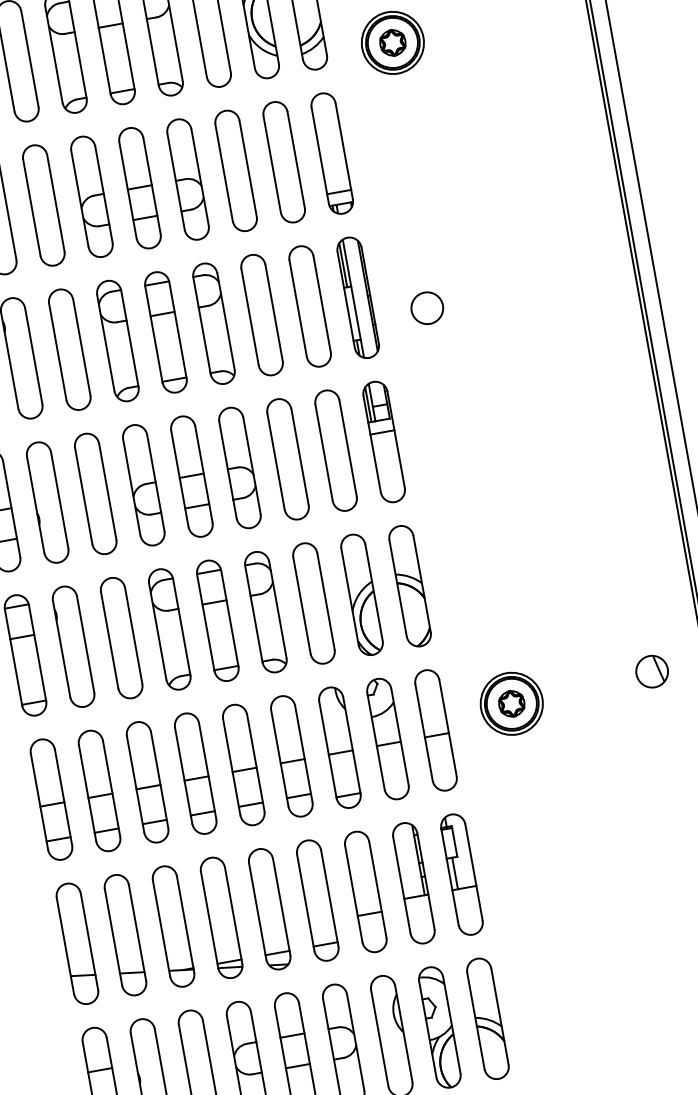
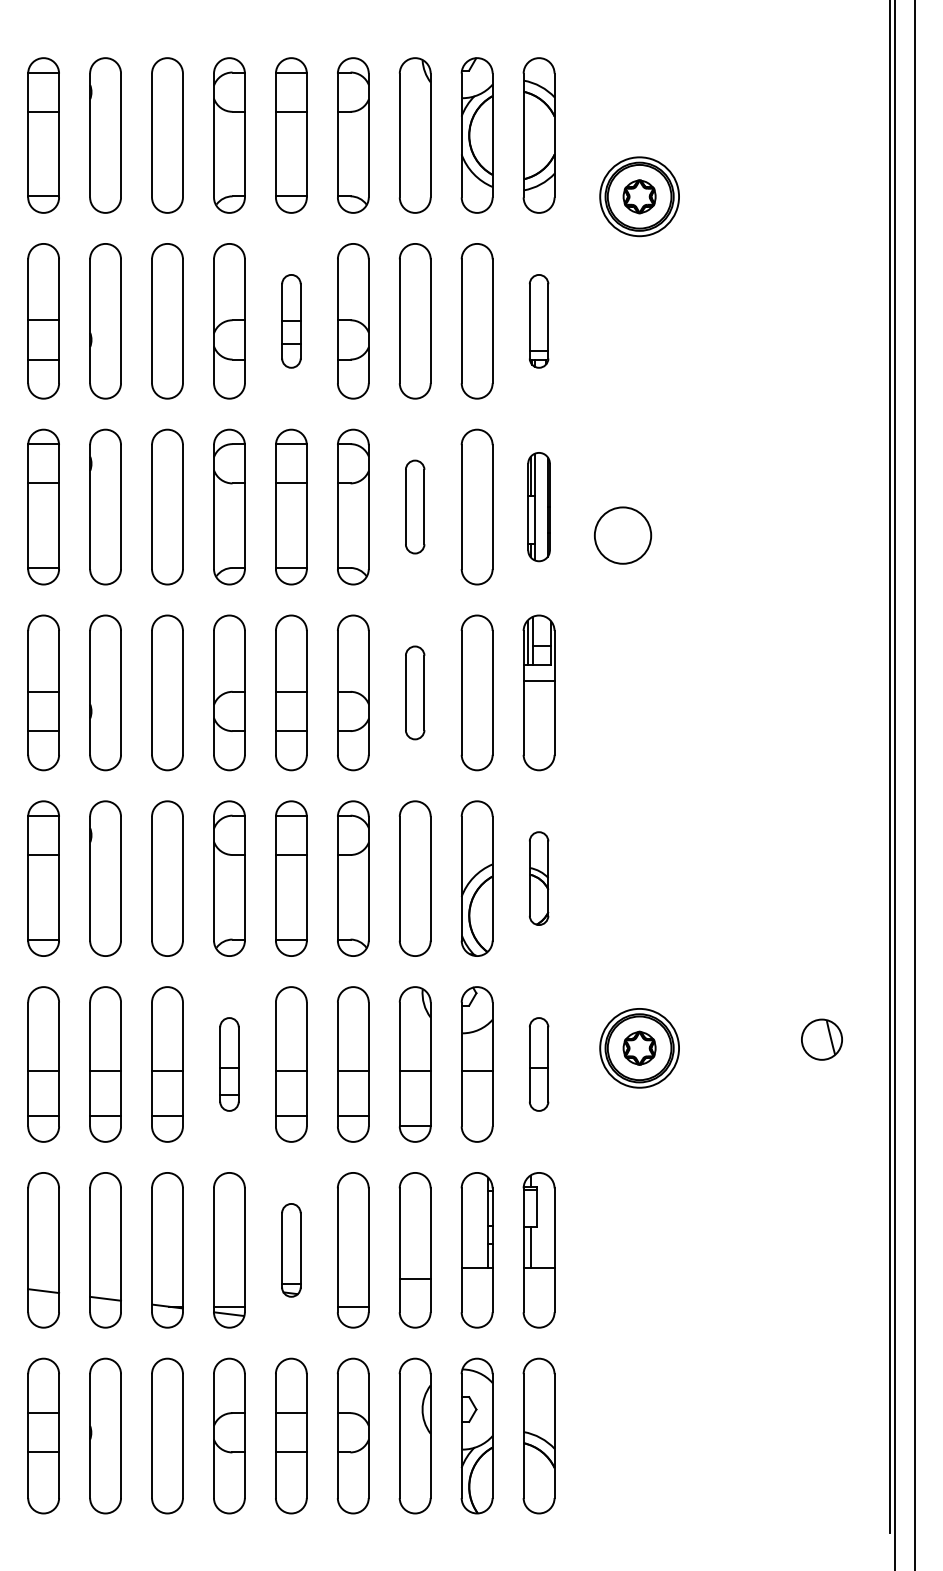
part: (331, 153) -> (538, 321), size x0.6
part: (140, 188) -> (291, 321), size x0.6
part: (357, 297) -> (538, 506), size x0.7
circle: (426, 308) -> (622, 535), size x1.4
part: (261, 314) -> (414, 506), size x0.6
part: (287, 459) -> (414, 692), size x0.6
part: (409, 586) -> (538, 878), size x0.6
part: (435, 730) -> (538, 1064), size x0.6
part: (195, 773) -> (229, 1064), size x0.6
part: (269, 909) -> (291, 1250), size x0.6

